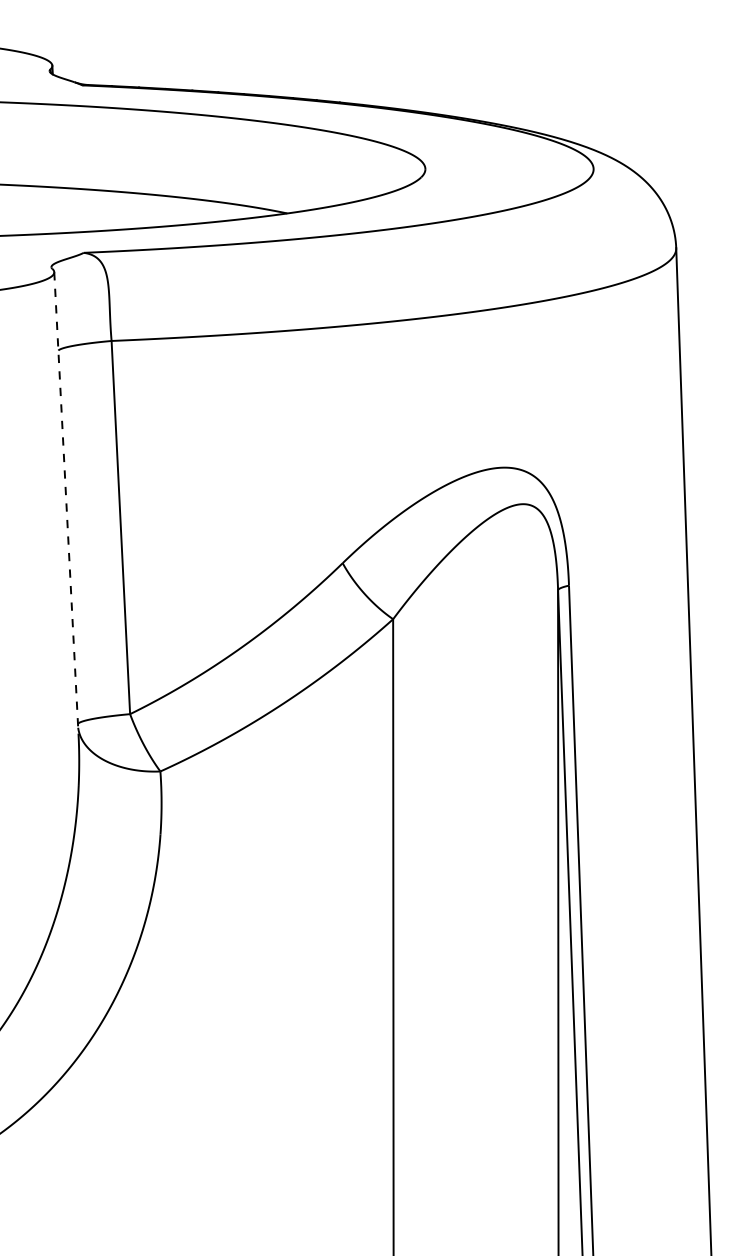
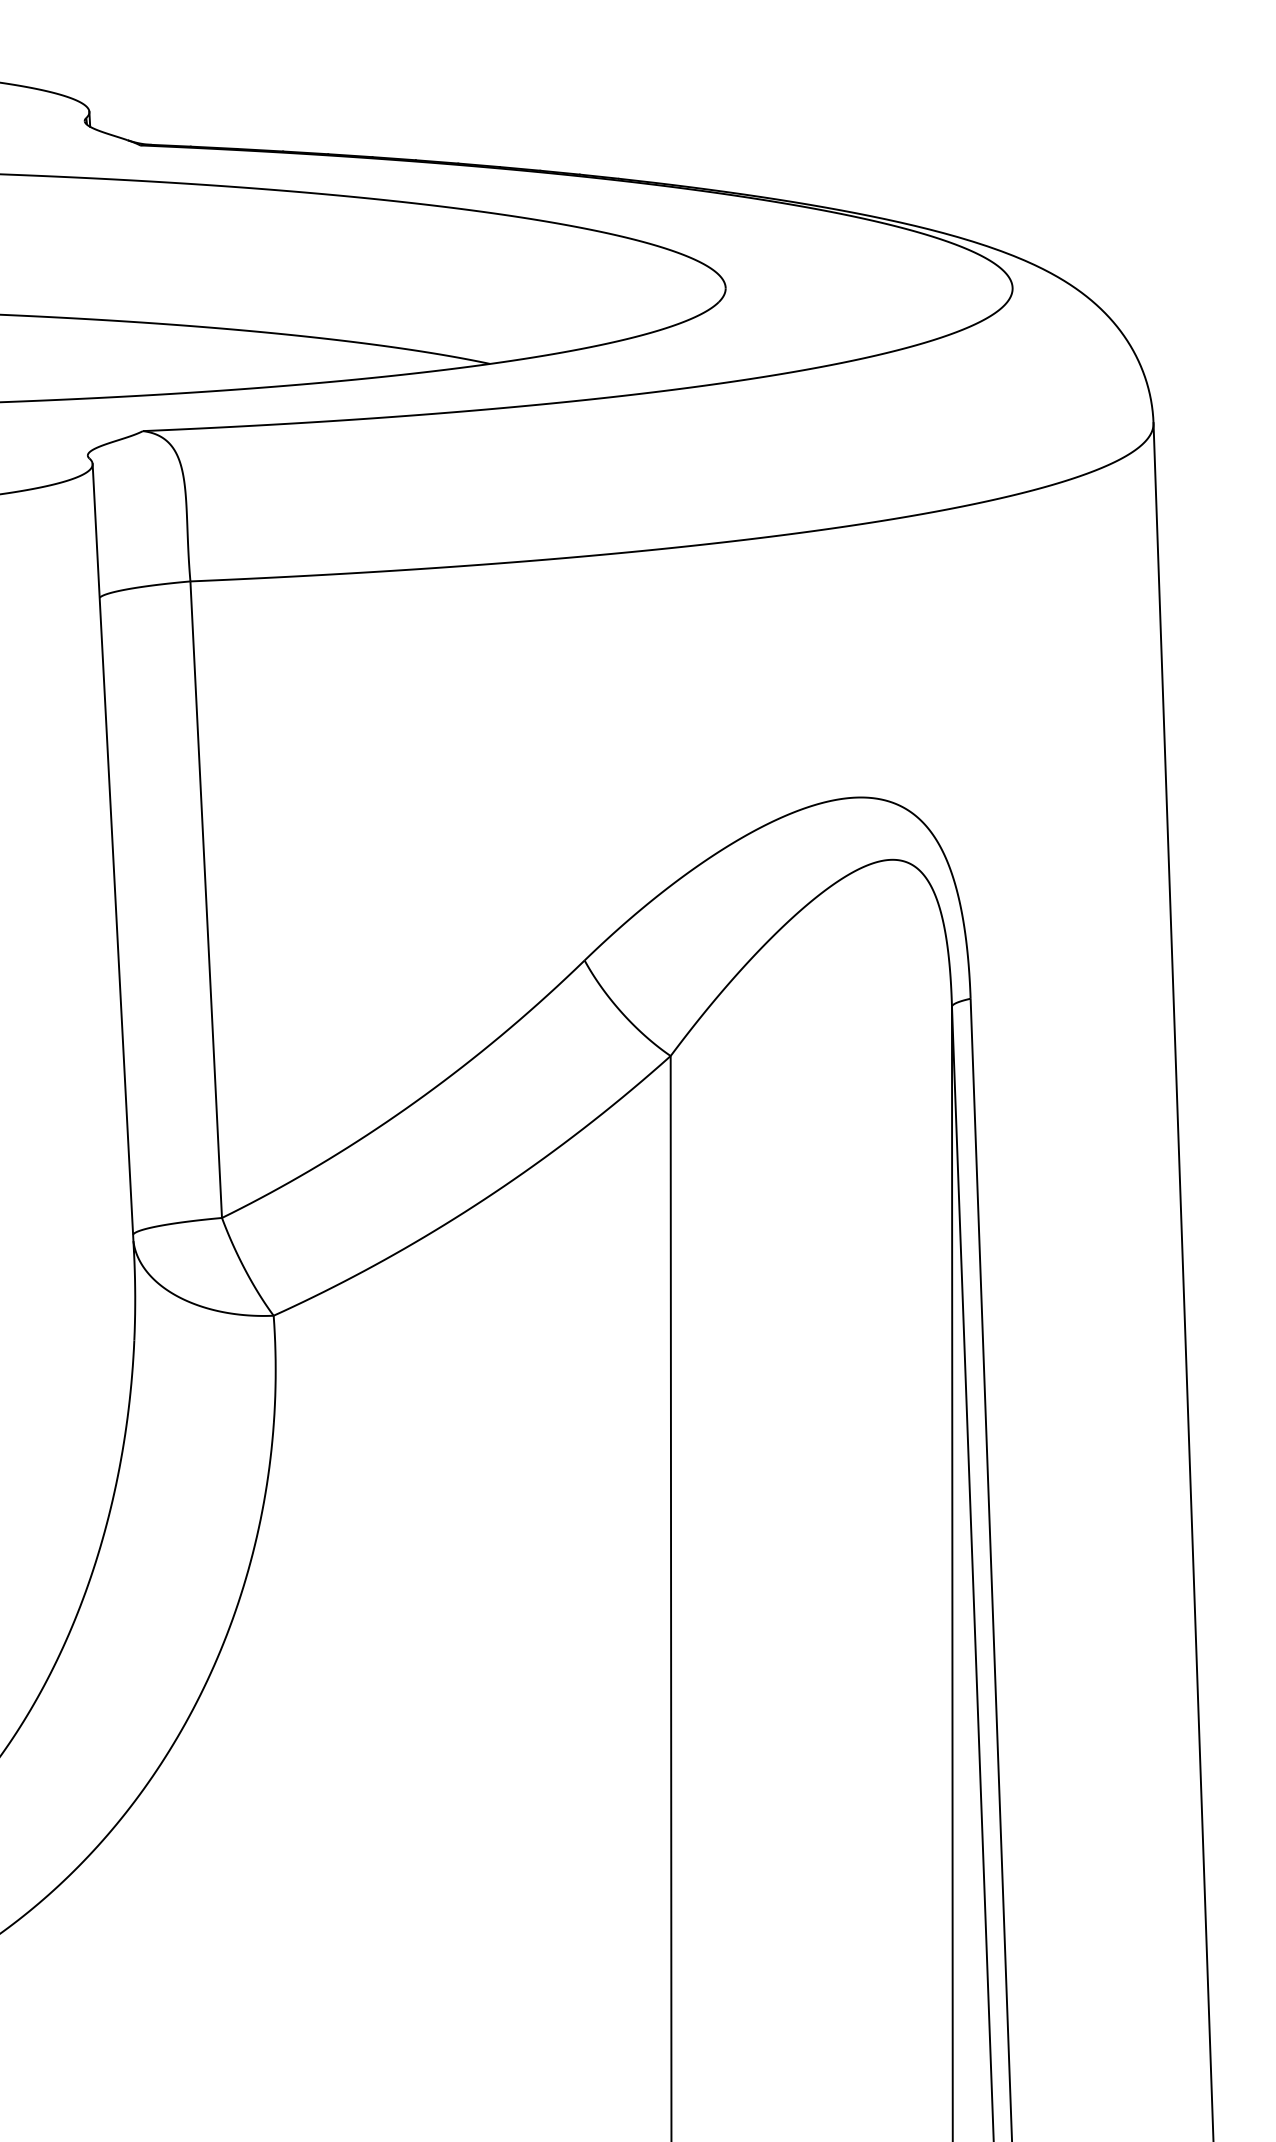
line: (66, 503) -> (113, 858), dashed -> solid

